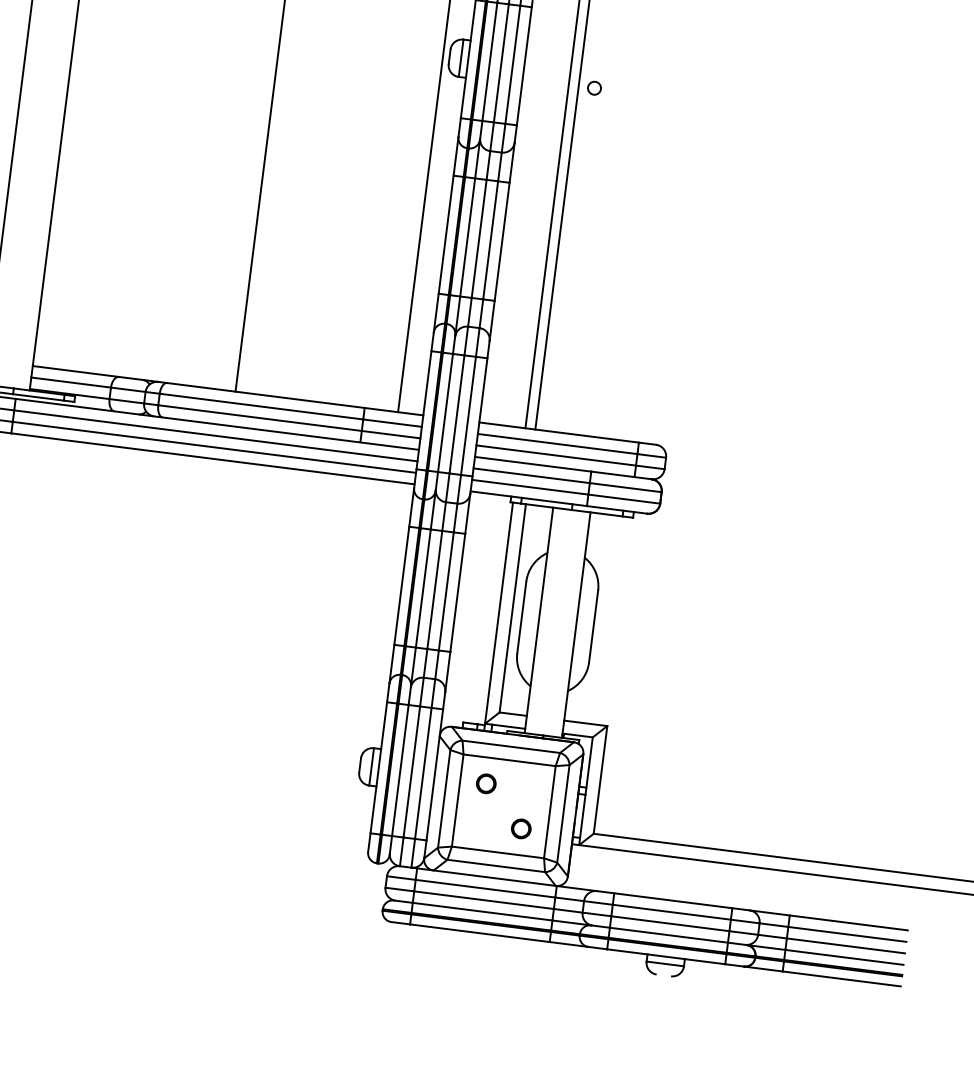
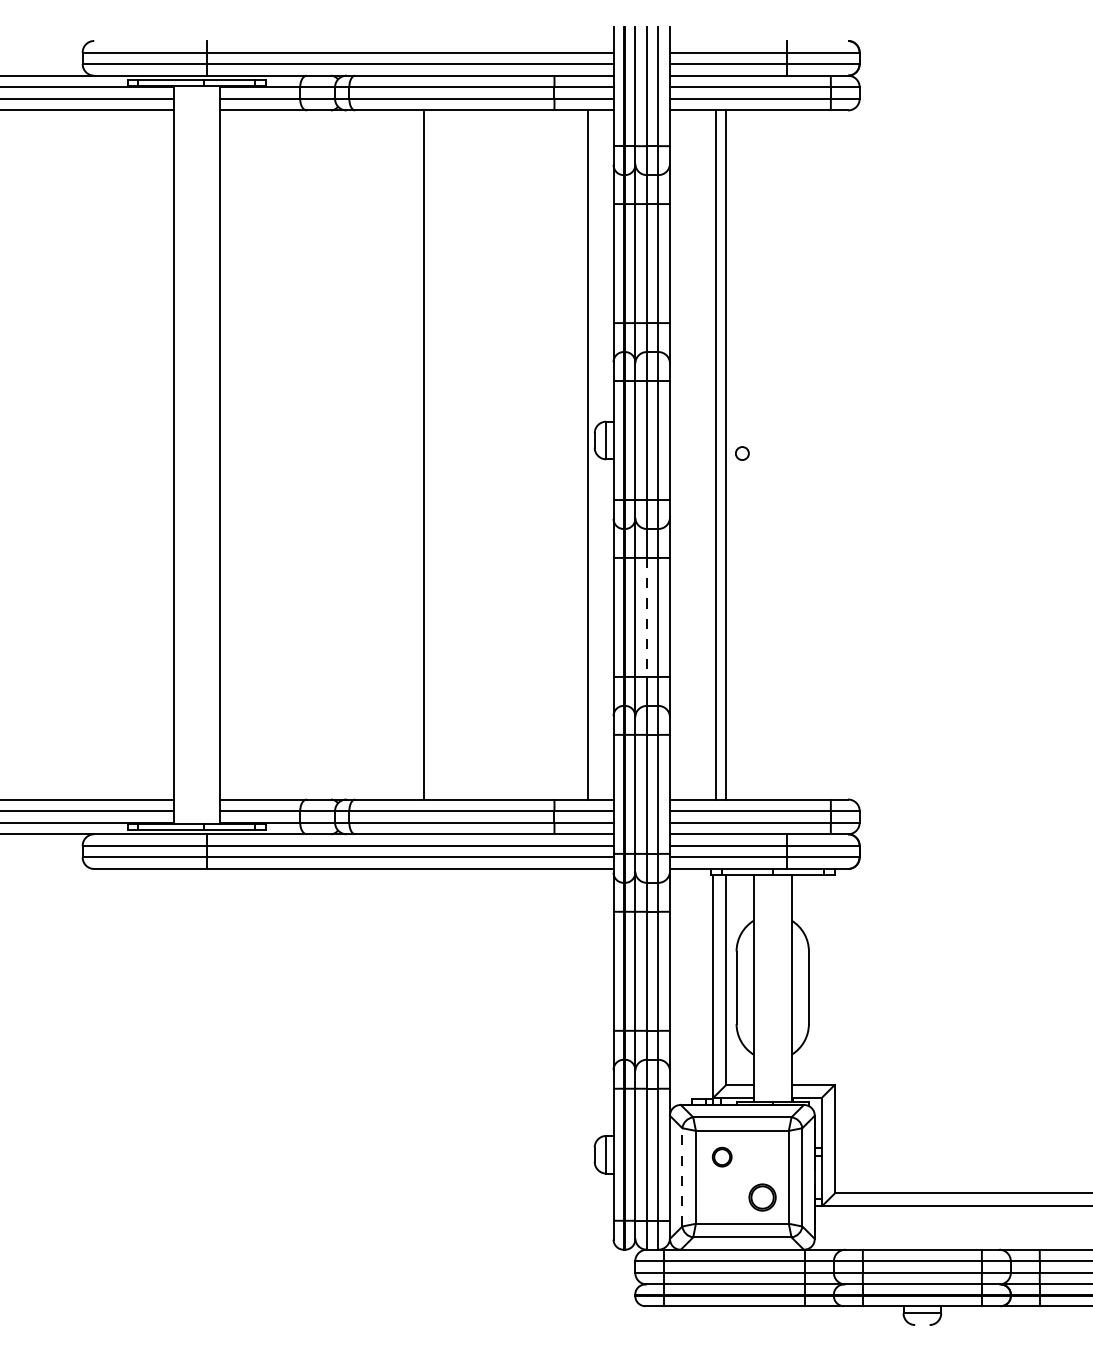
line: (478, 238) -> (646, 617), solid -> dashed
line: (444, 798) -> (682, 1176), solid -> dashed
circle: (521, 828) -> (762, 1197), size x1.4

